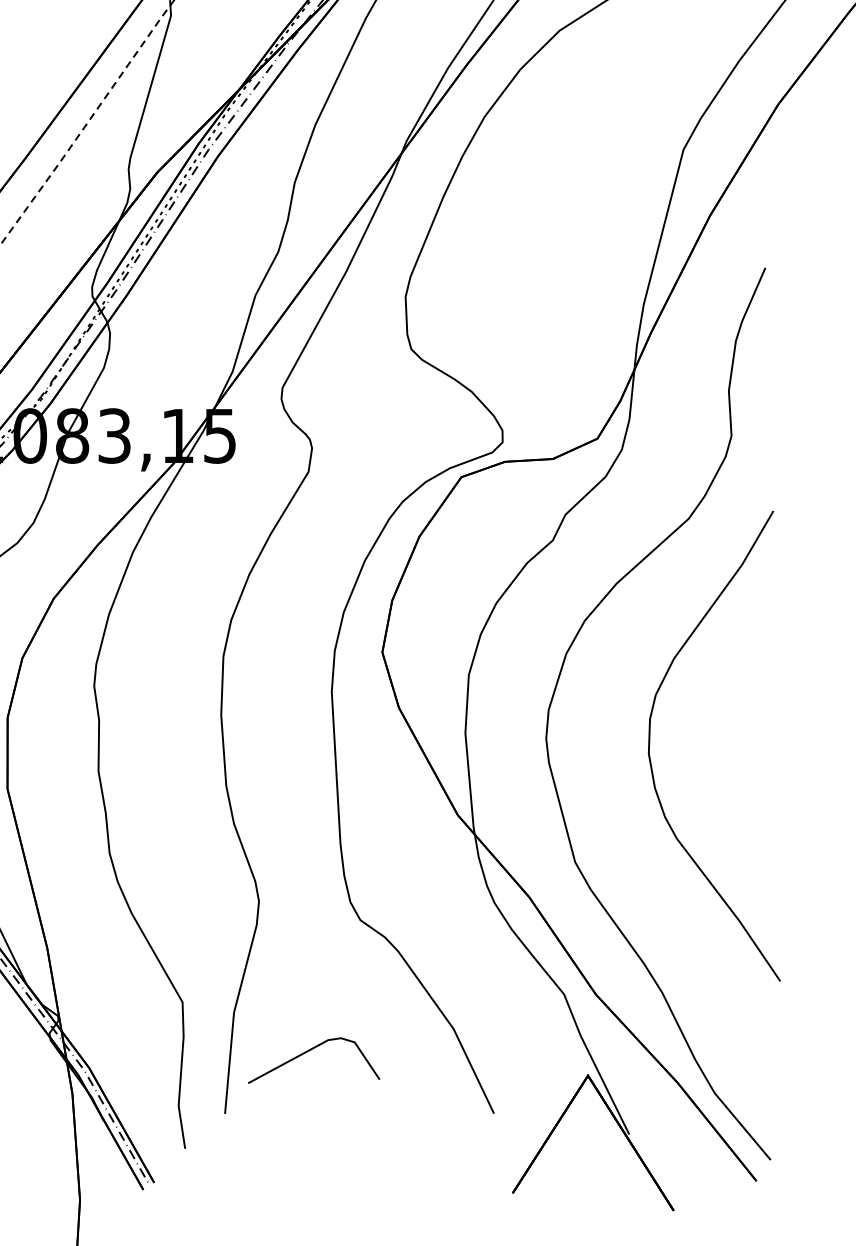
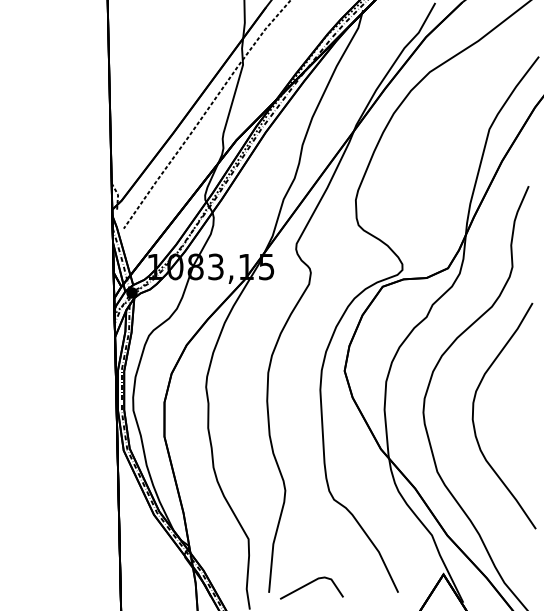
line: (309, 1052) -> (309, 584), moved

